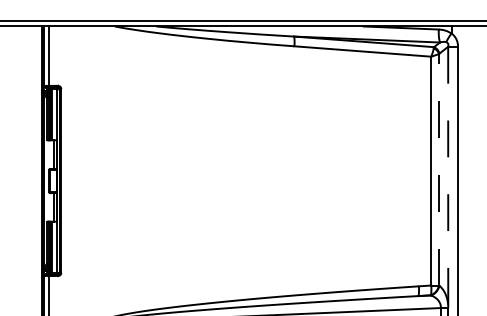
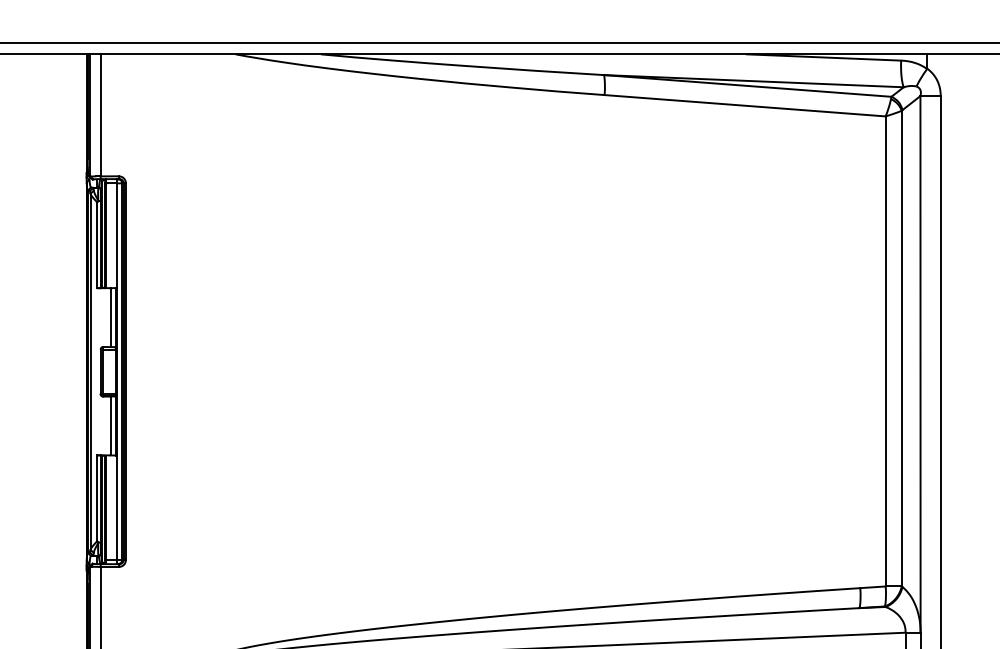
line: (439, 169) -> (902, 348), dashed -> solid
line: (448, 177) -> (921, 364), dashed -> solid

